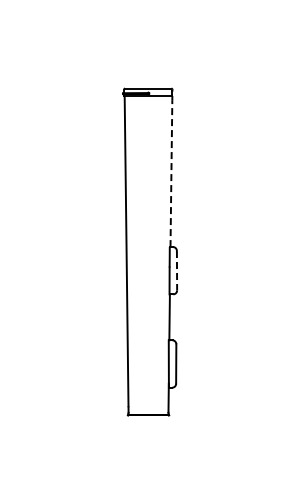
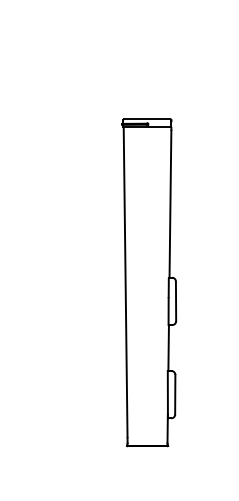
line: (171, 173) -> (170, 204), dashed -> solid
line: (177, 270) -> (176, 301), dashed -> solid

